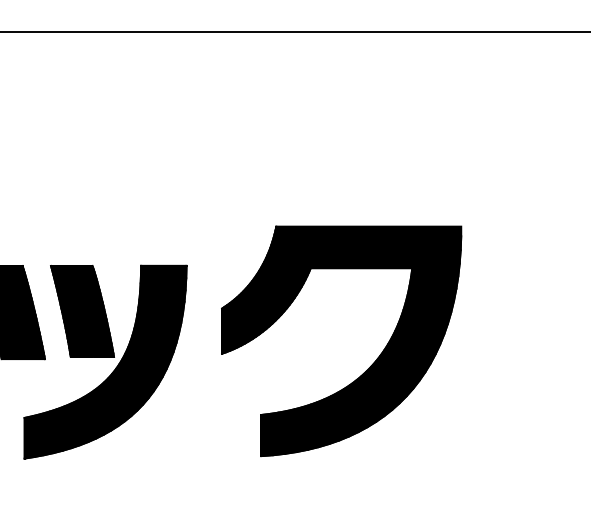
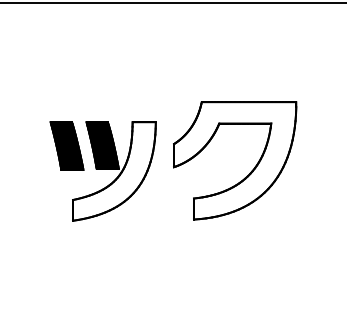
fill: (342, 340) -> (235, 160), removed
fill: (105, 362) -> (114, 171), removed

